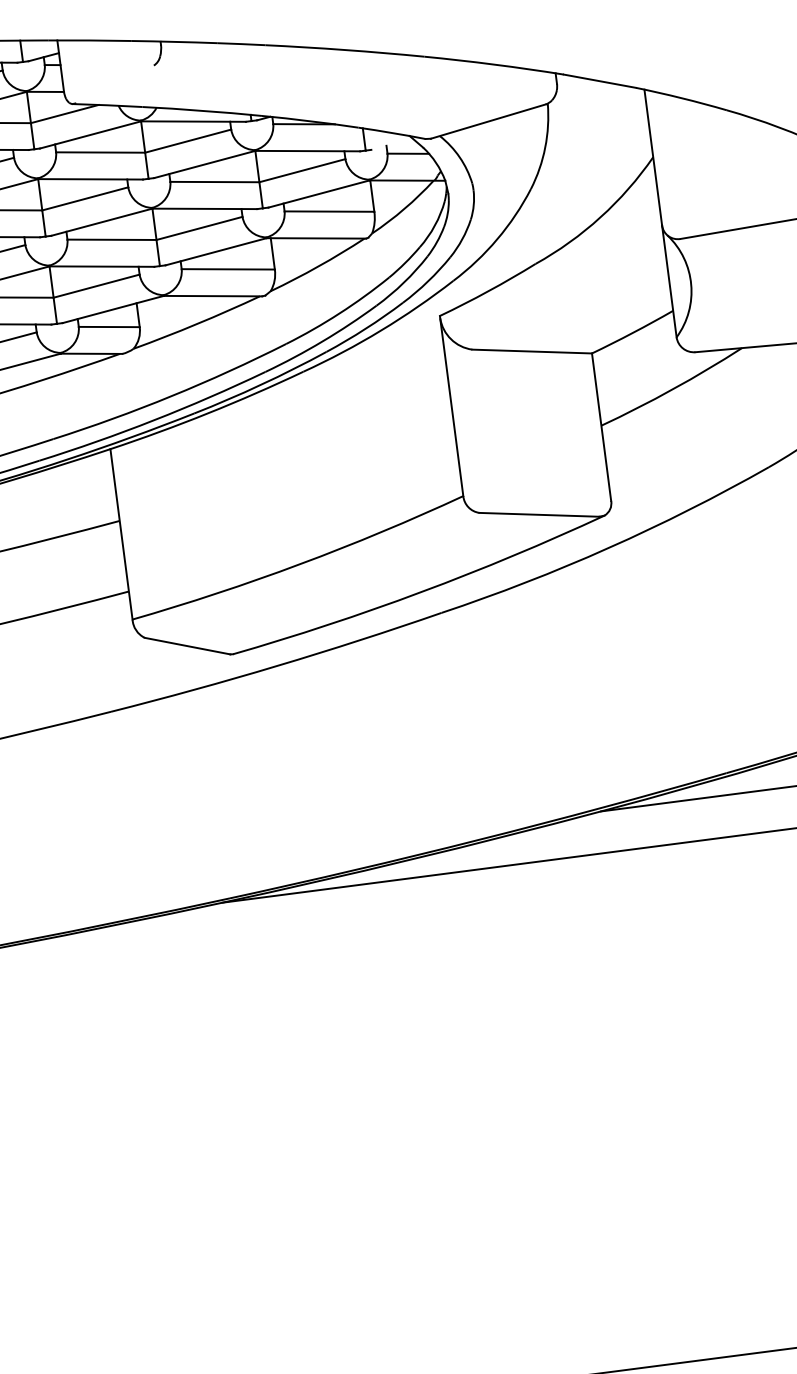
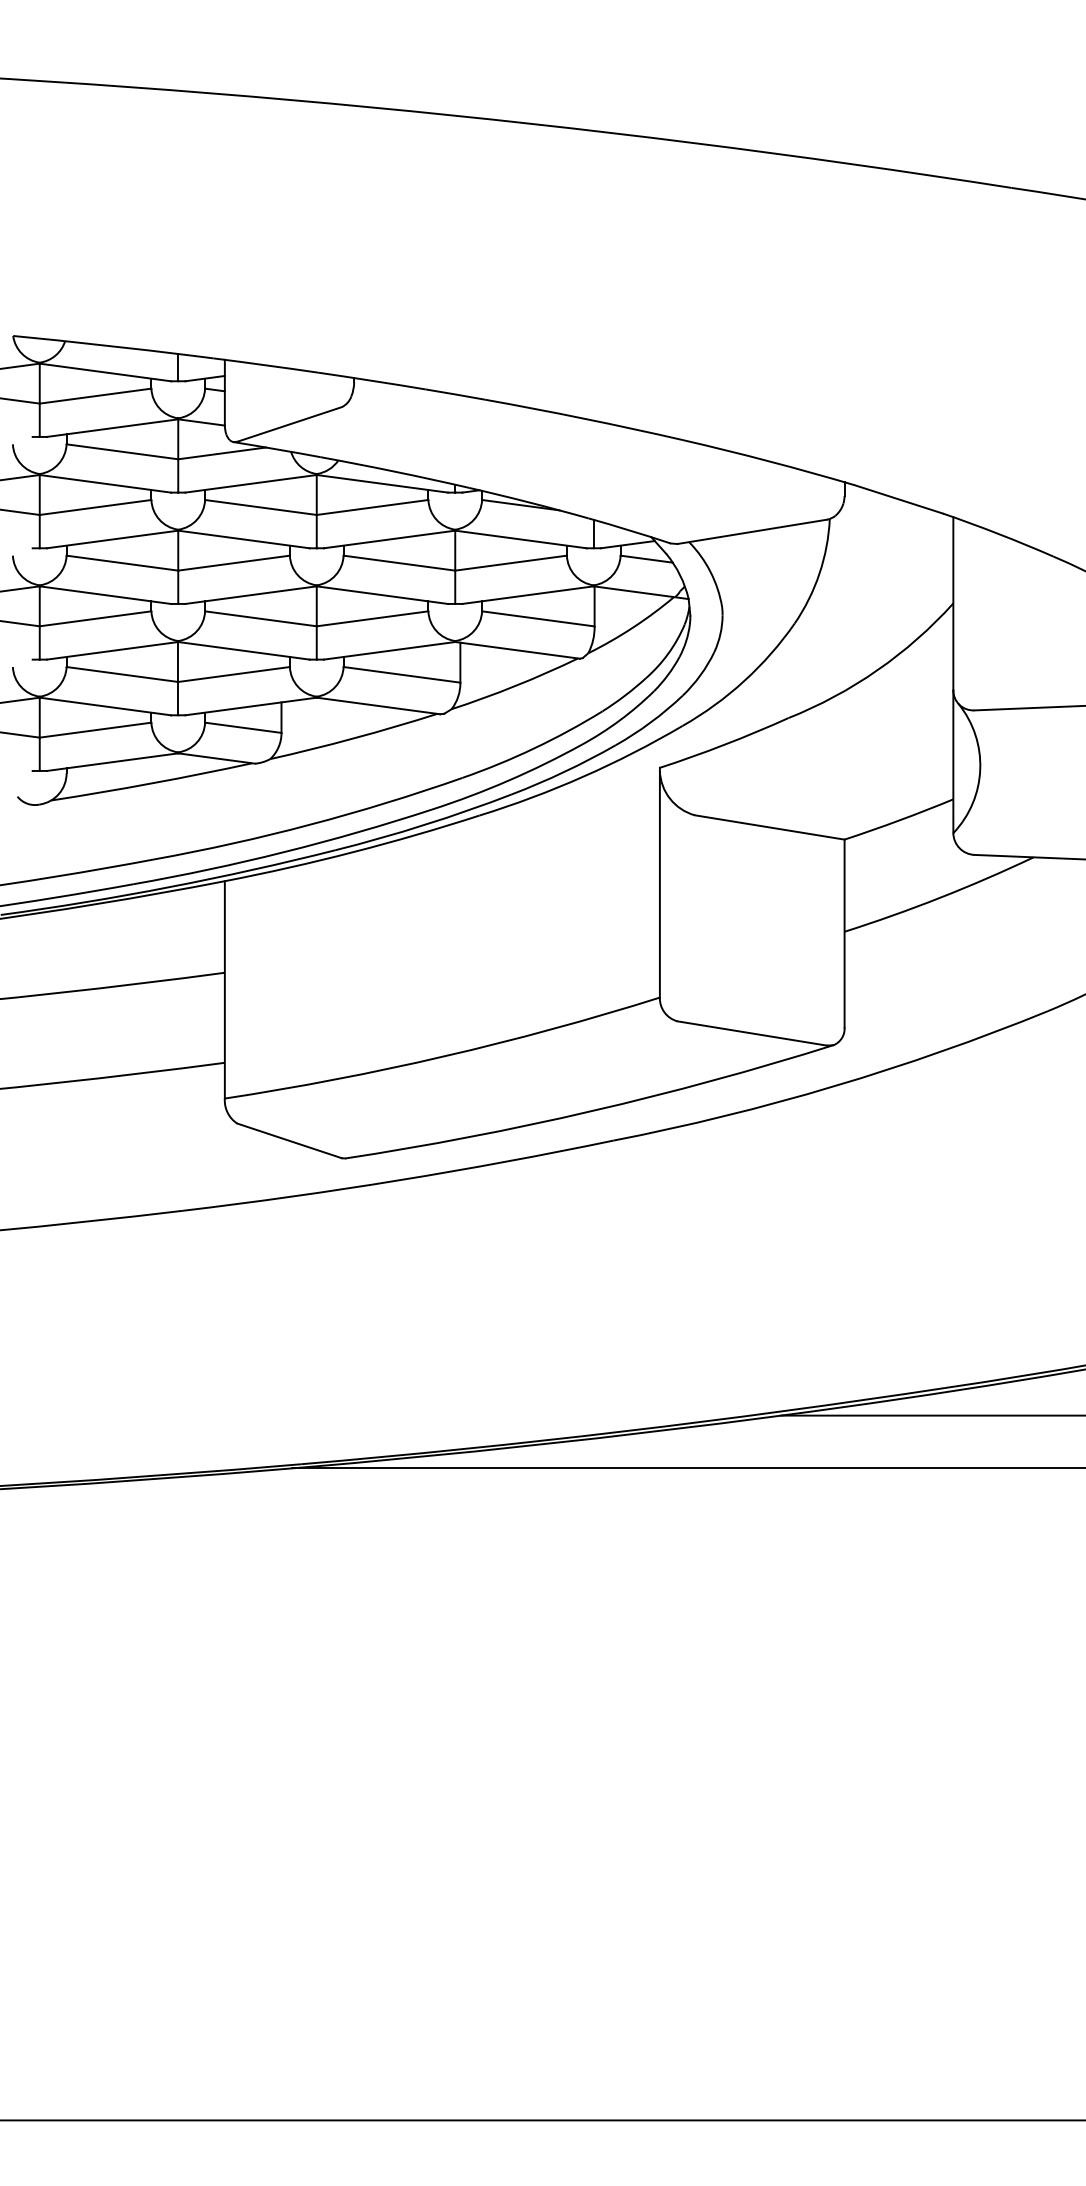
line: (114, 84) -> (289, 424), added
line: (391, 144) -> (627, 544), added

